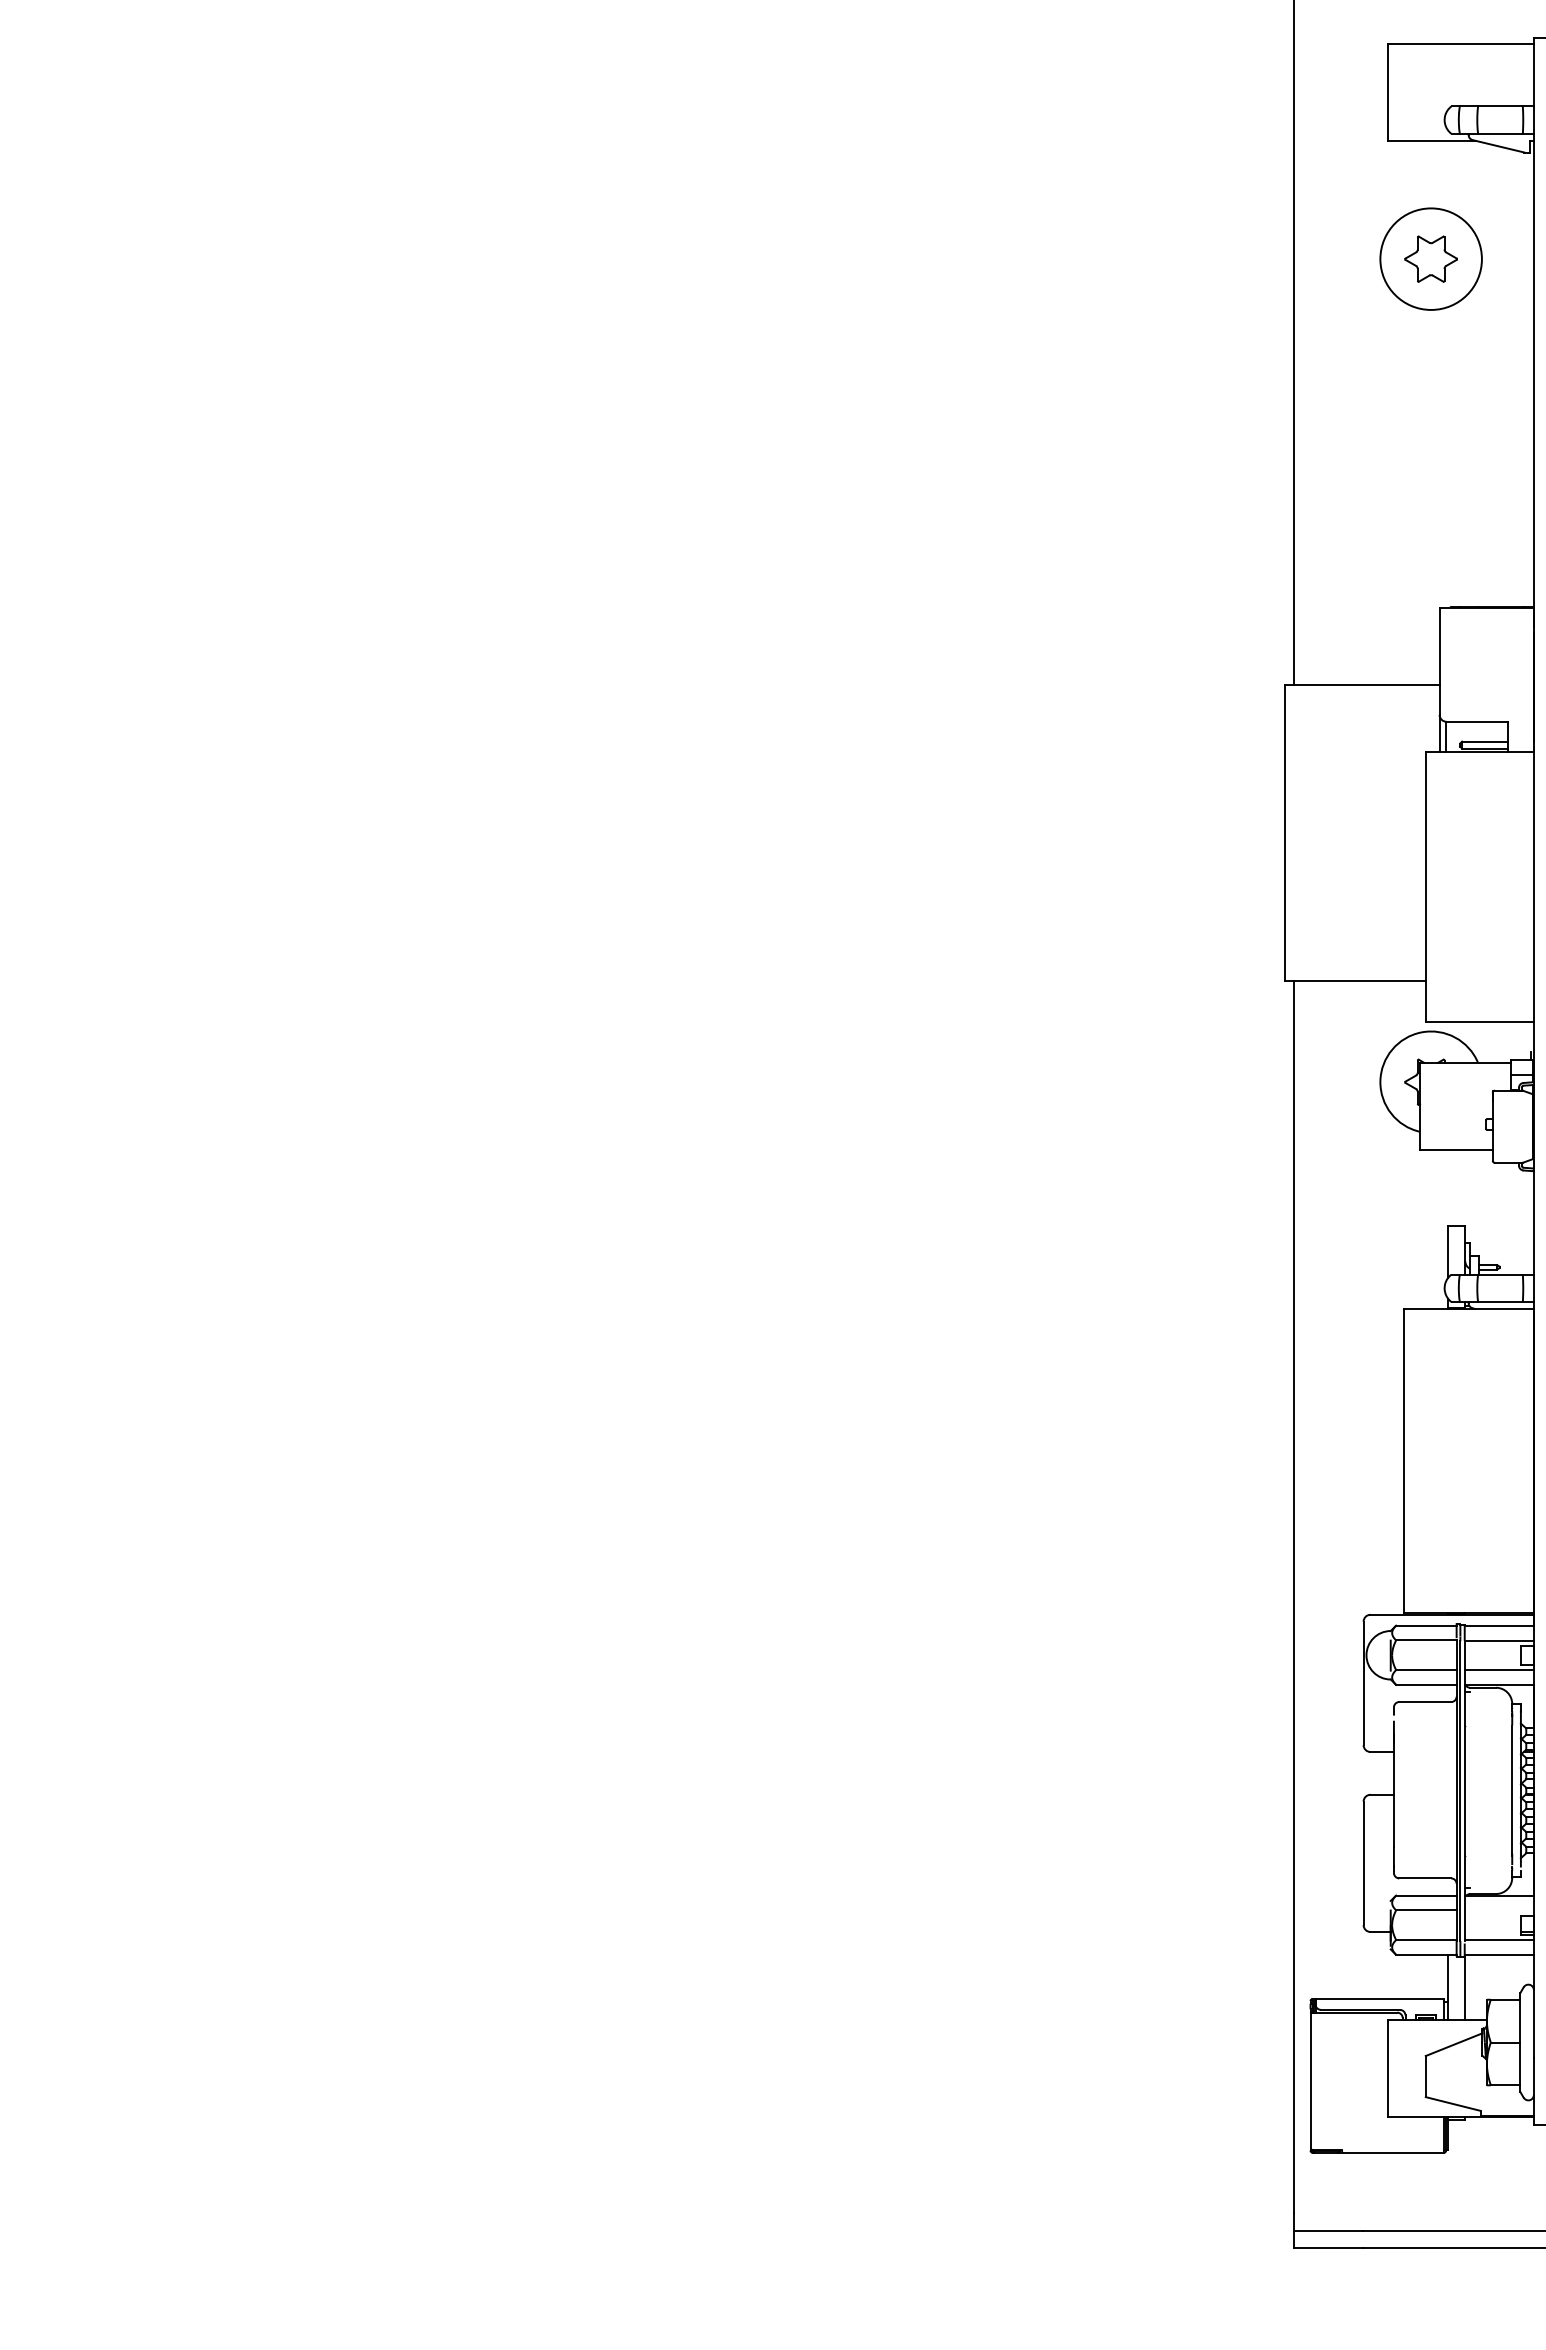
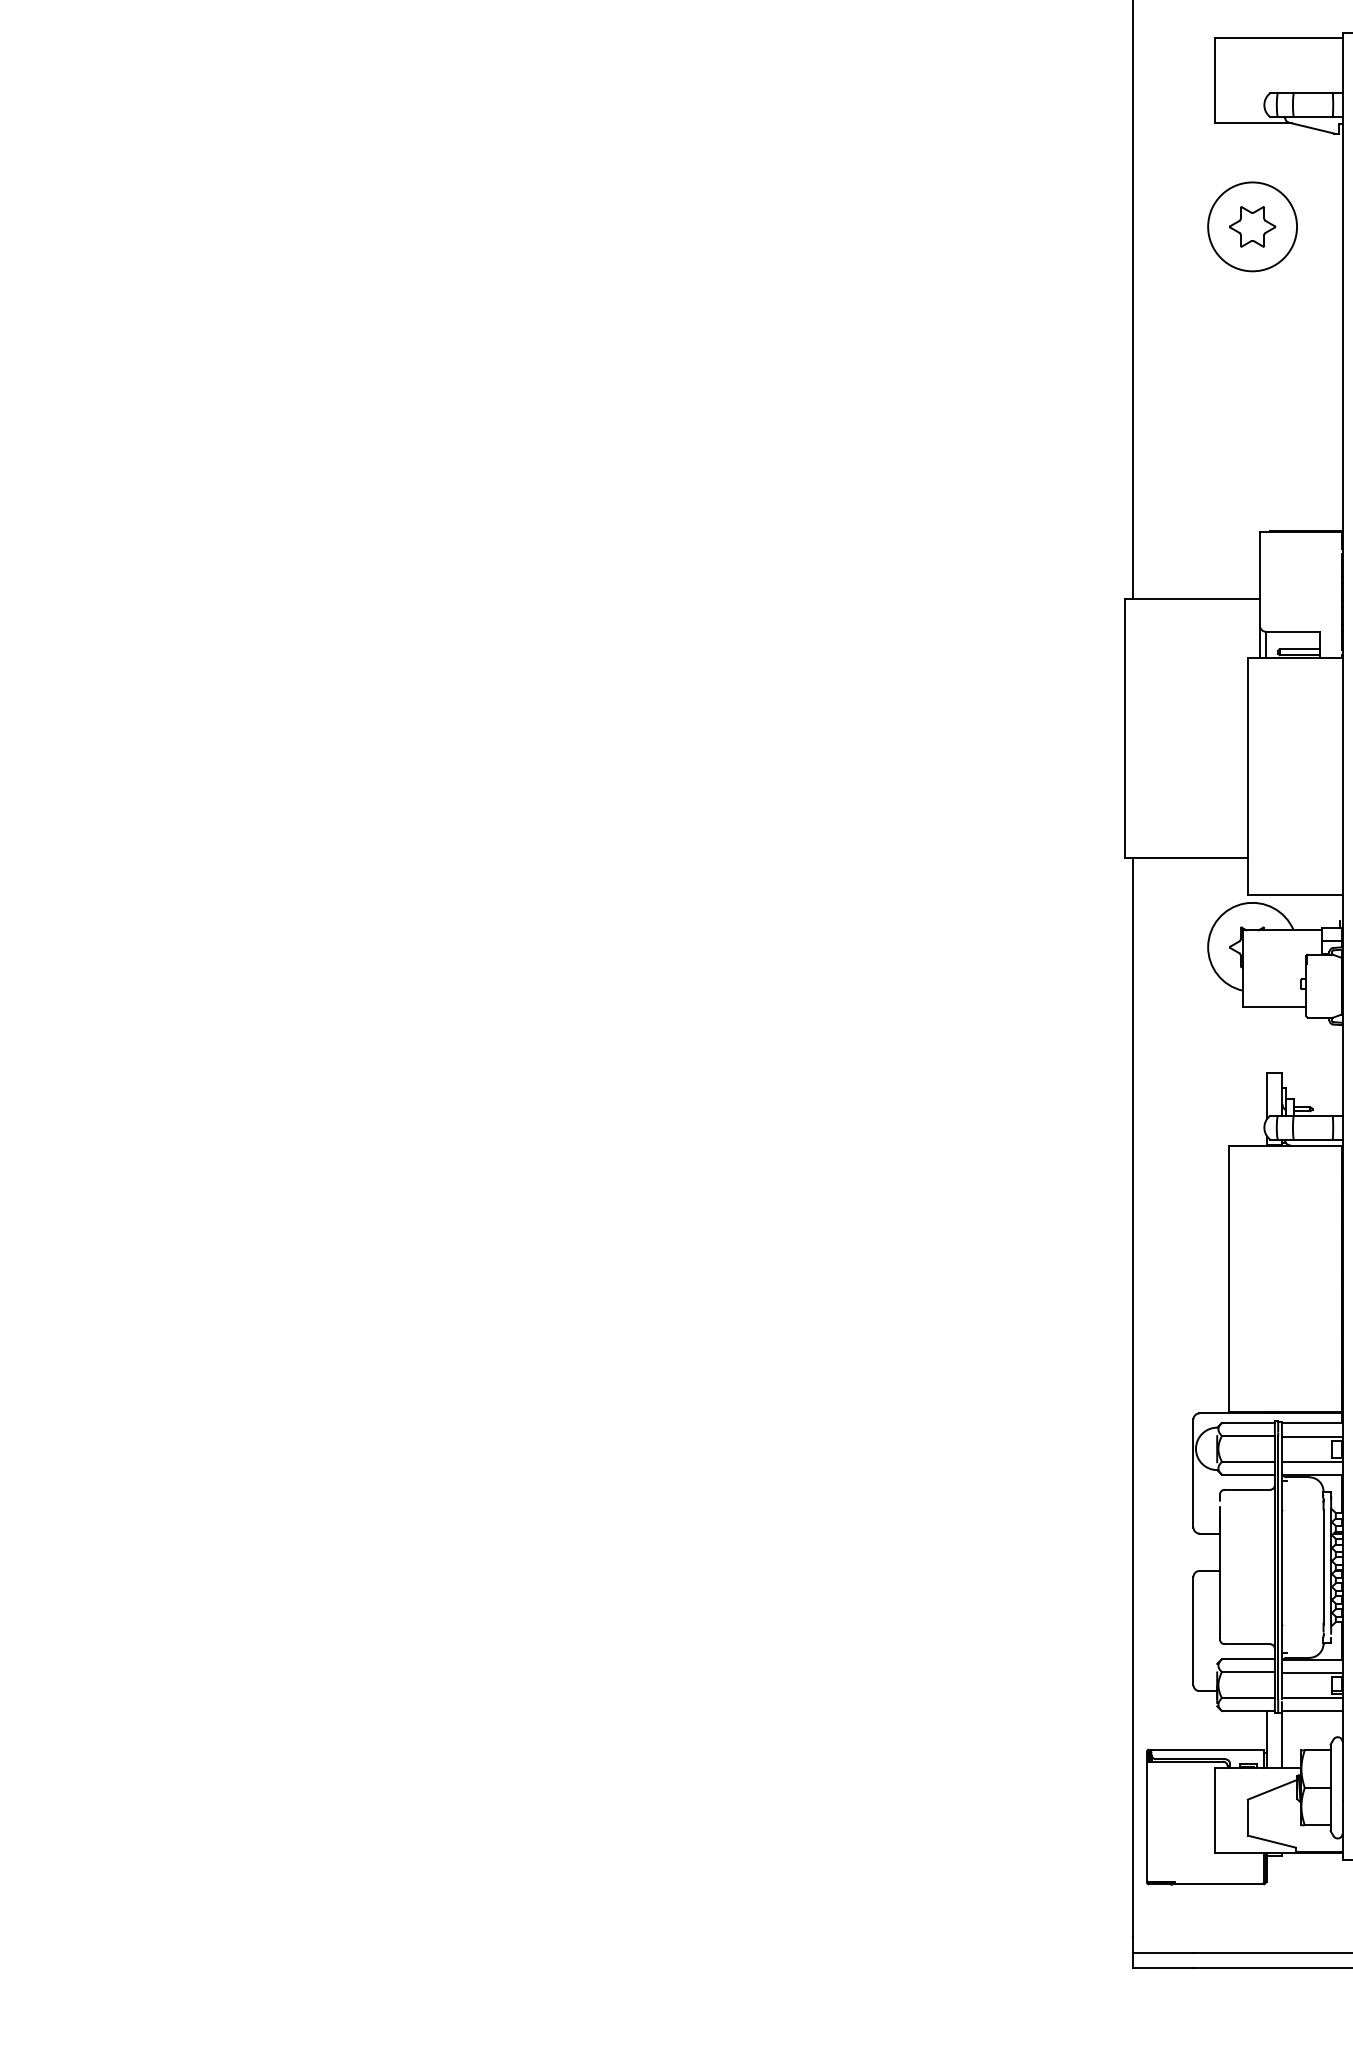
line: (1498, 1911) -> (1311, 1673), added

